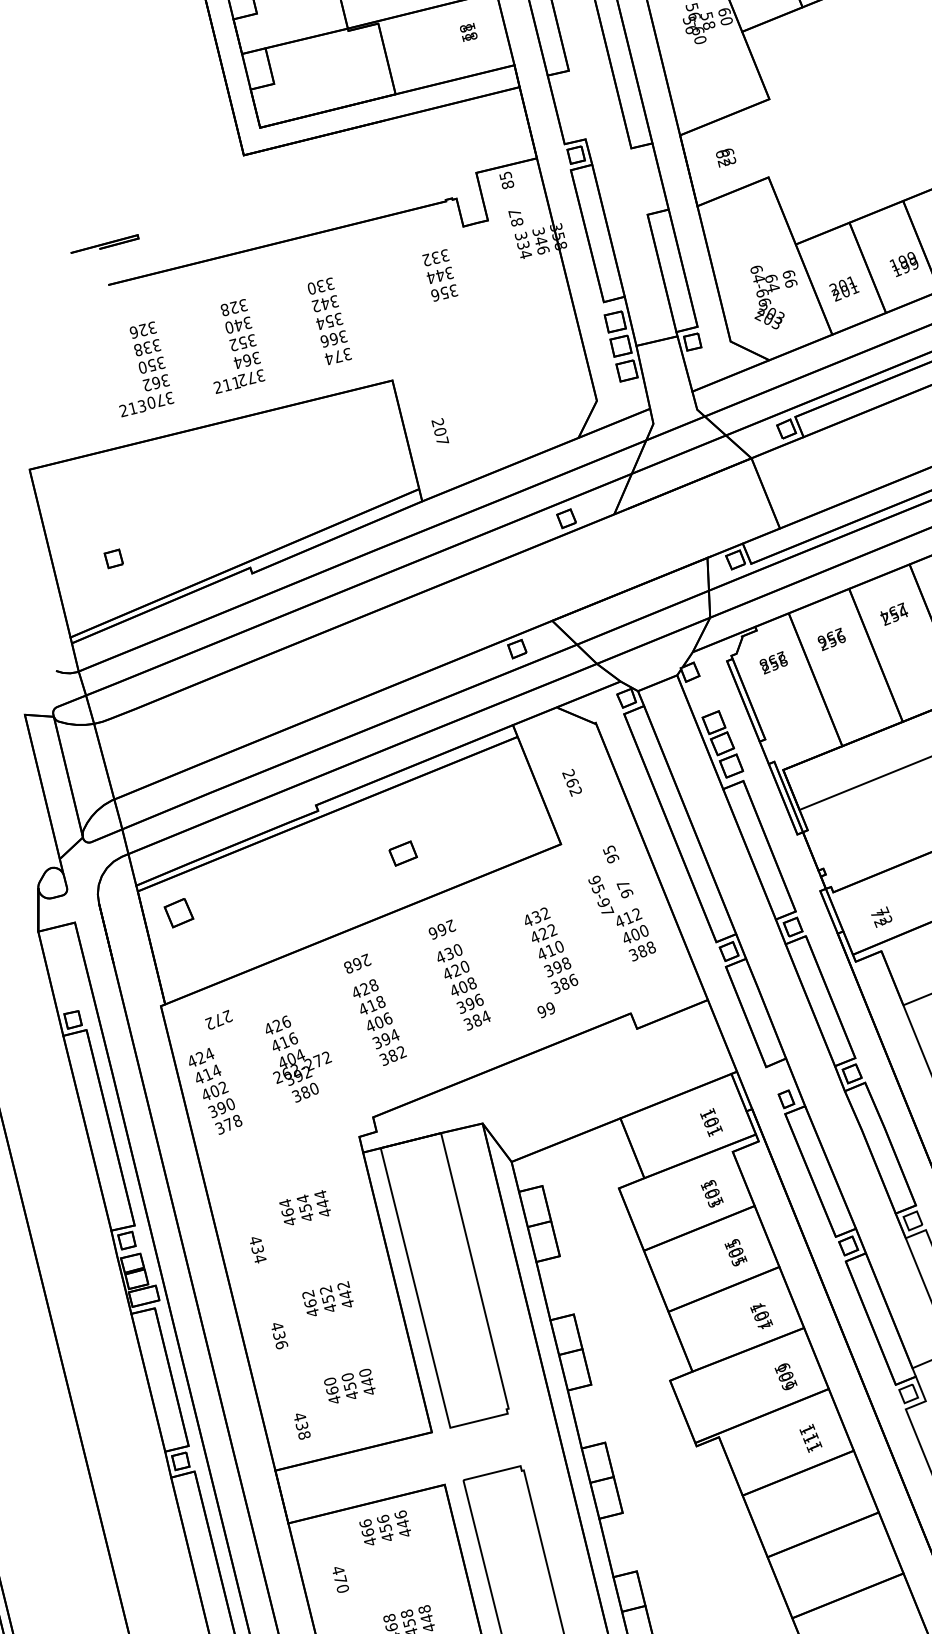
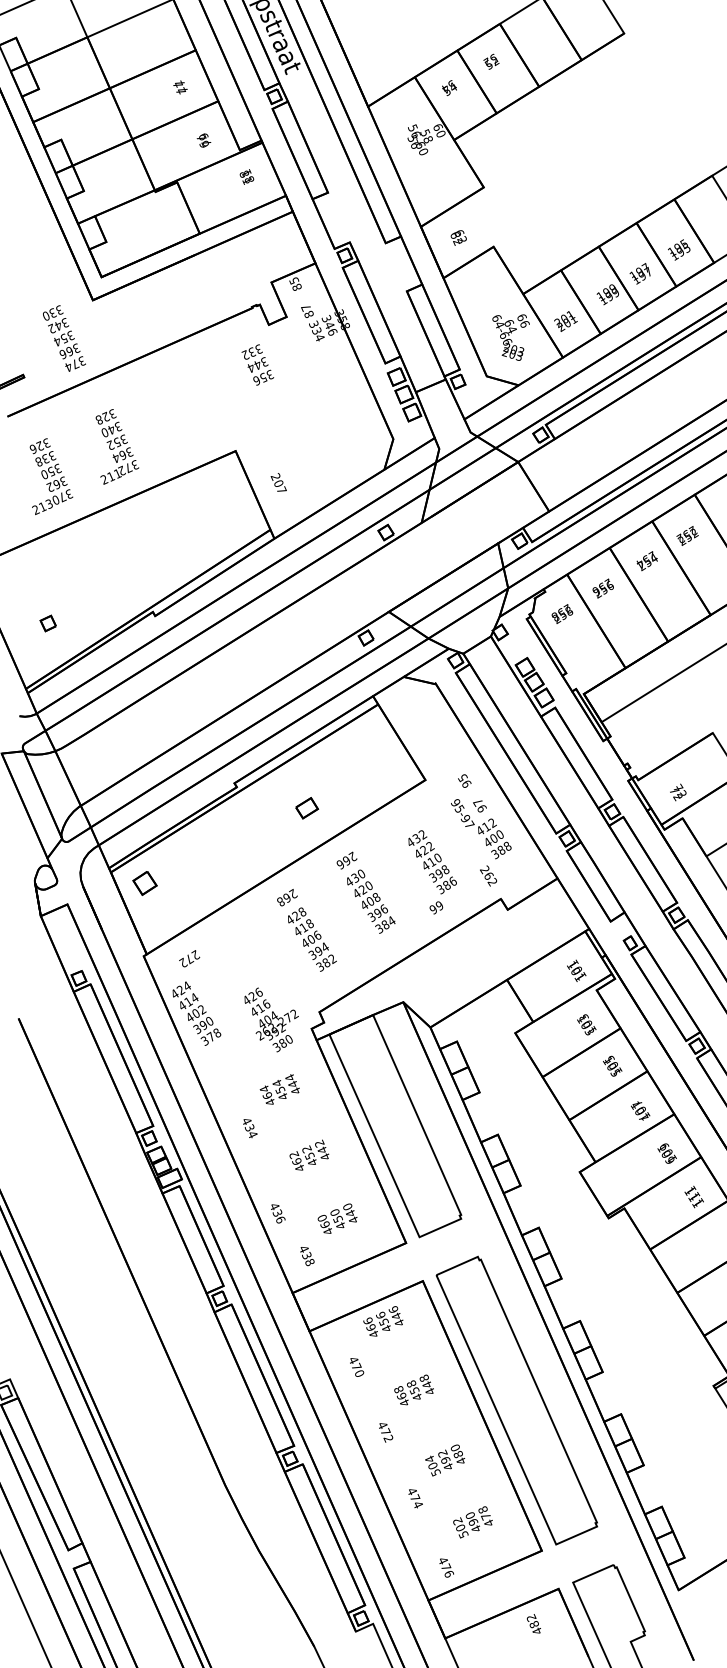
text: (330, 321) -> (64, 338), moved
text: (572, 782) -> (488, 875), moved
text: (296, 1059) -> (271, 1019), moved
text: (280, 1336) -> (278, 1213), moved

